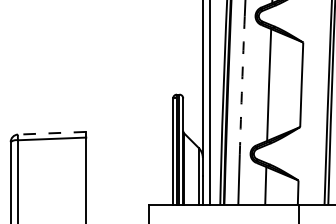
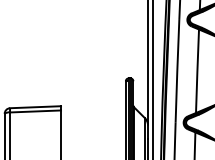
arc: (242, 85) -> (177, 71), dashed -> solid
line: (51, 133) -> (35, 107), dashed -> solid

